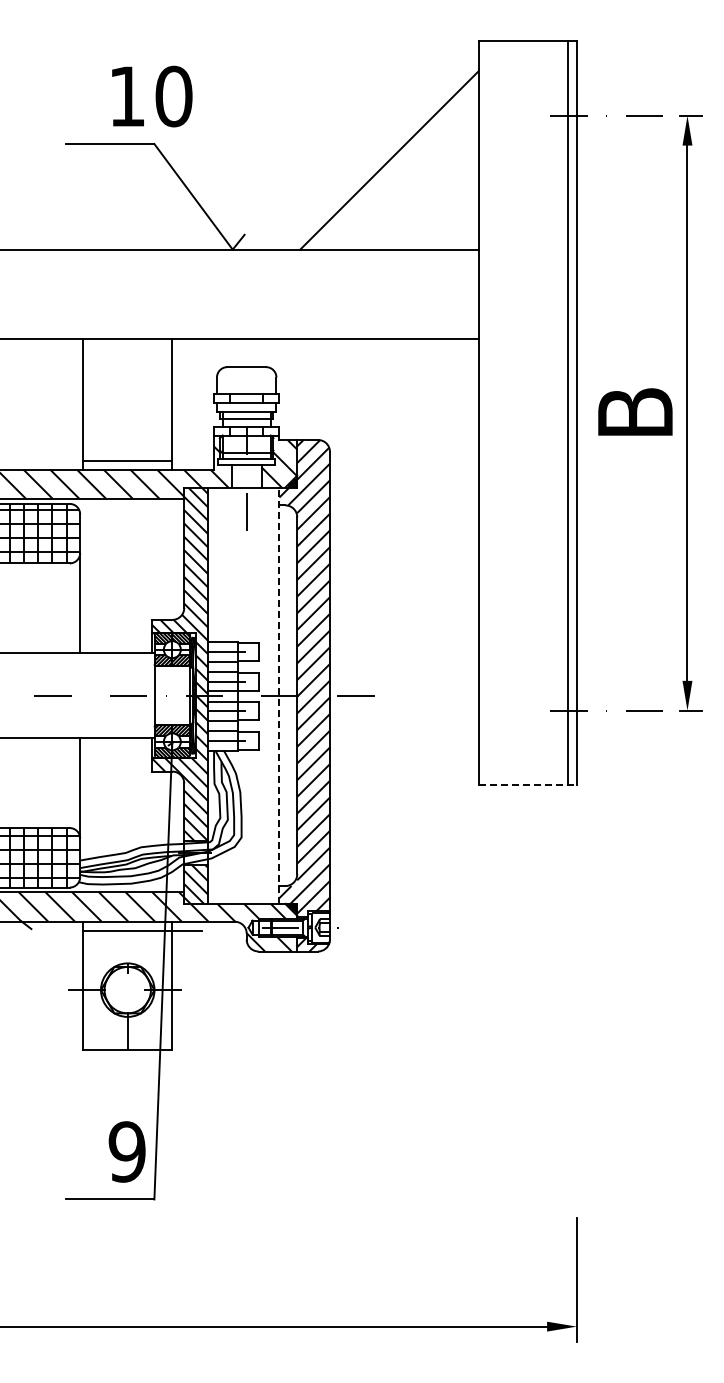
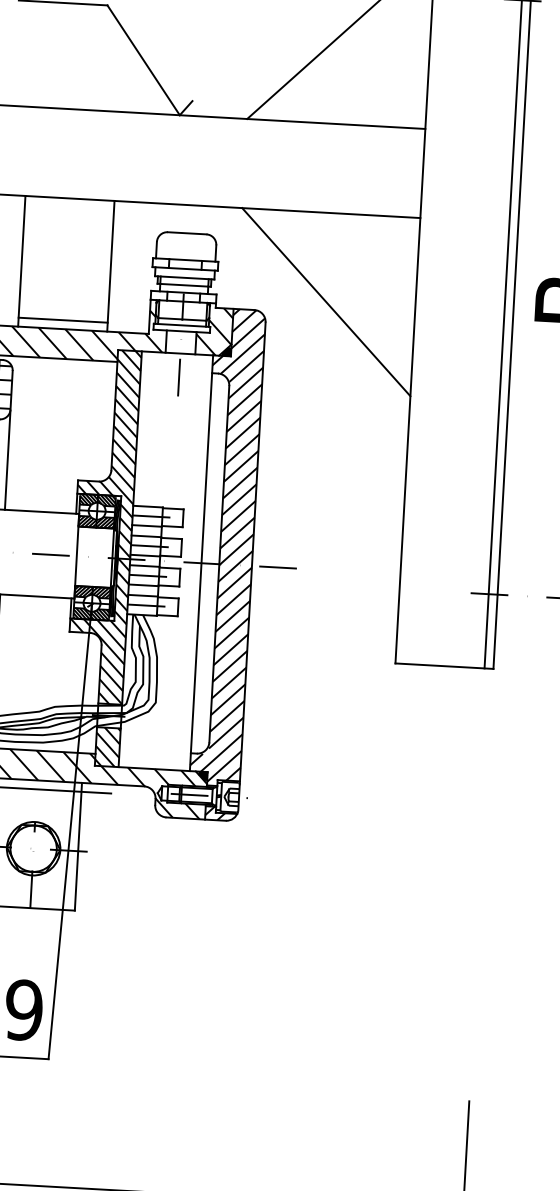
line: (389, 427) -> (326, 301), added
line: (279, 695) -> (201, 563), dashed -> solid
line: (528, 784) -> (445, 665), dashed -> solid

